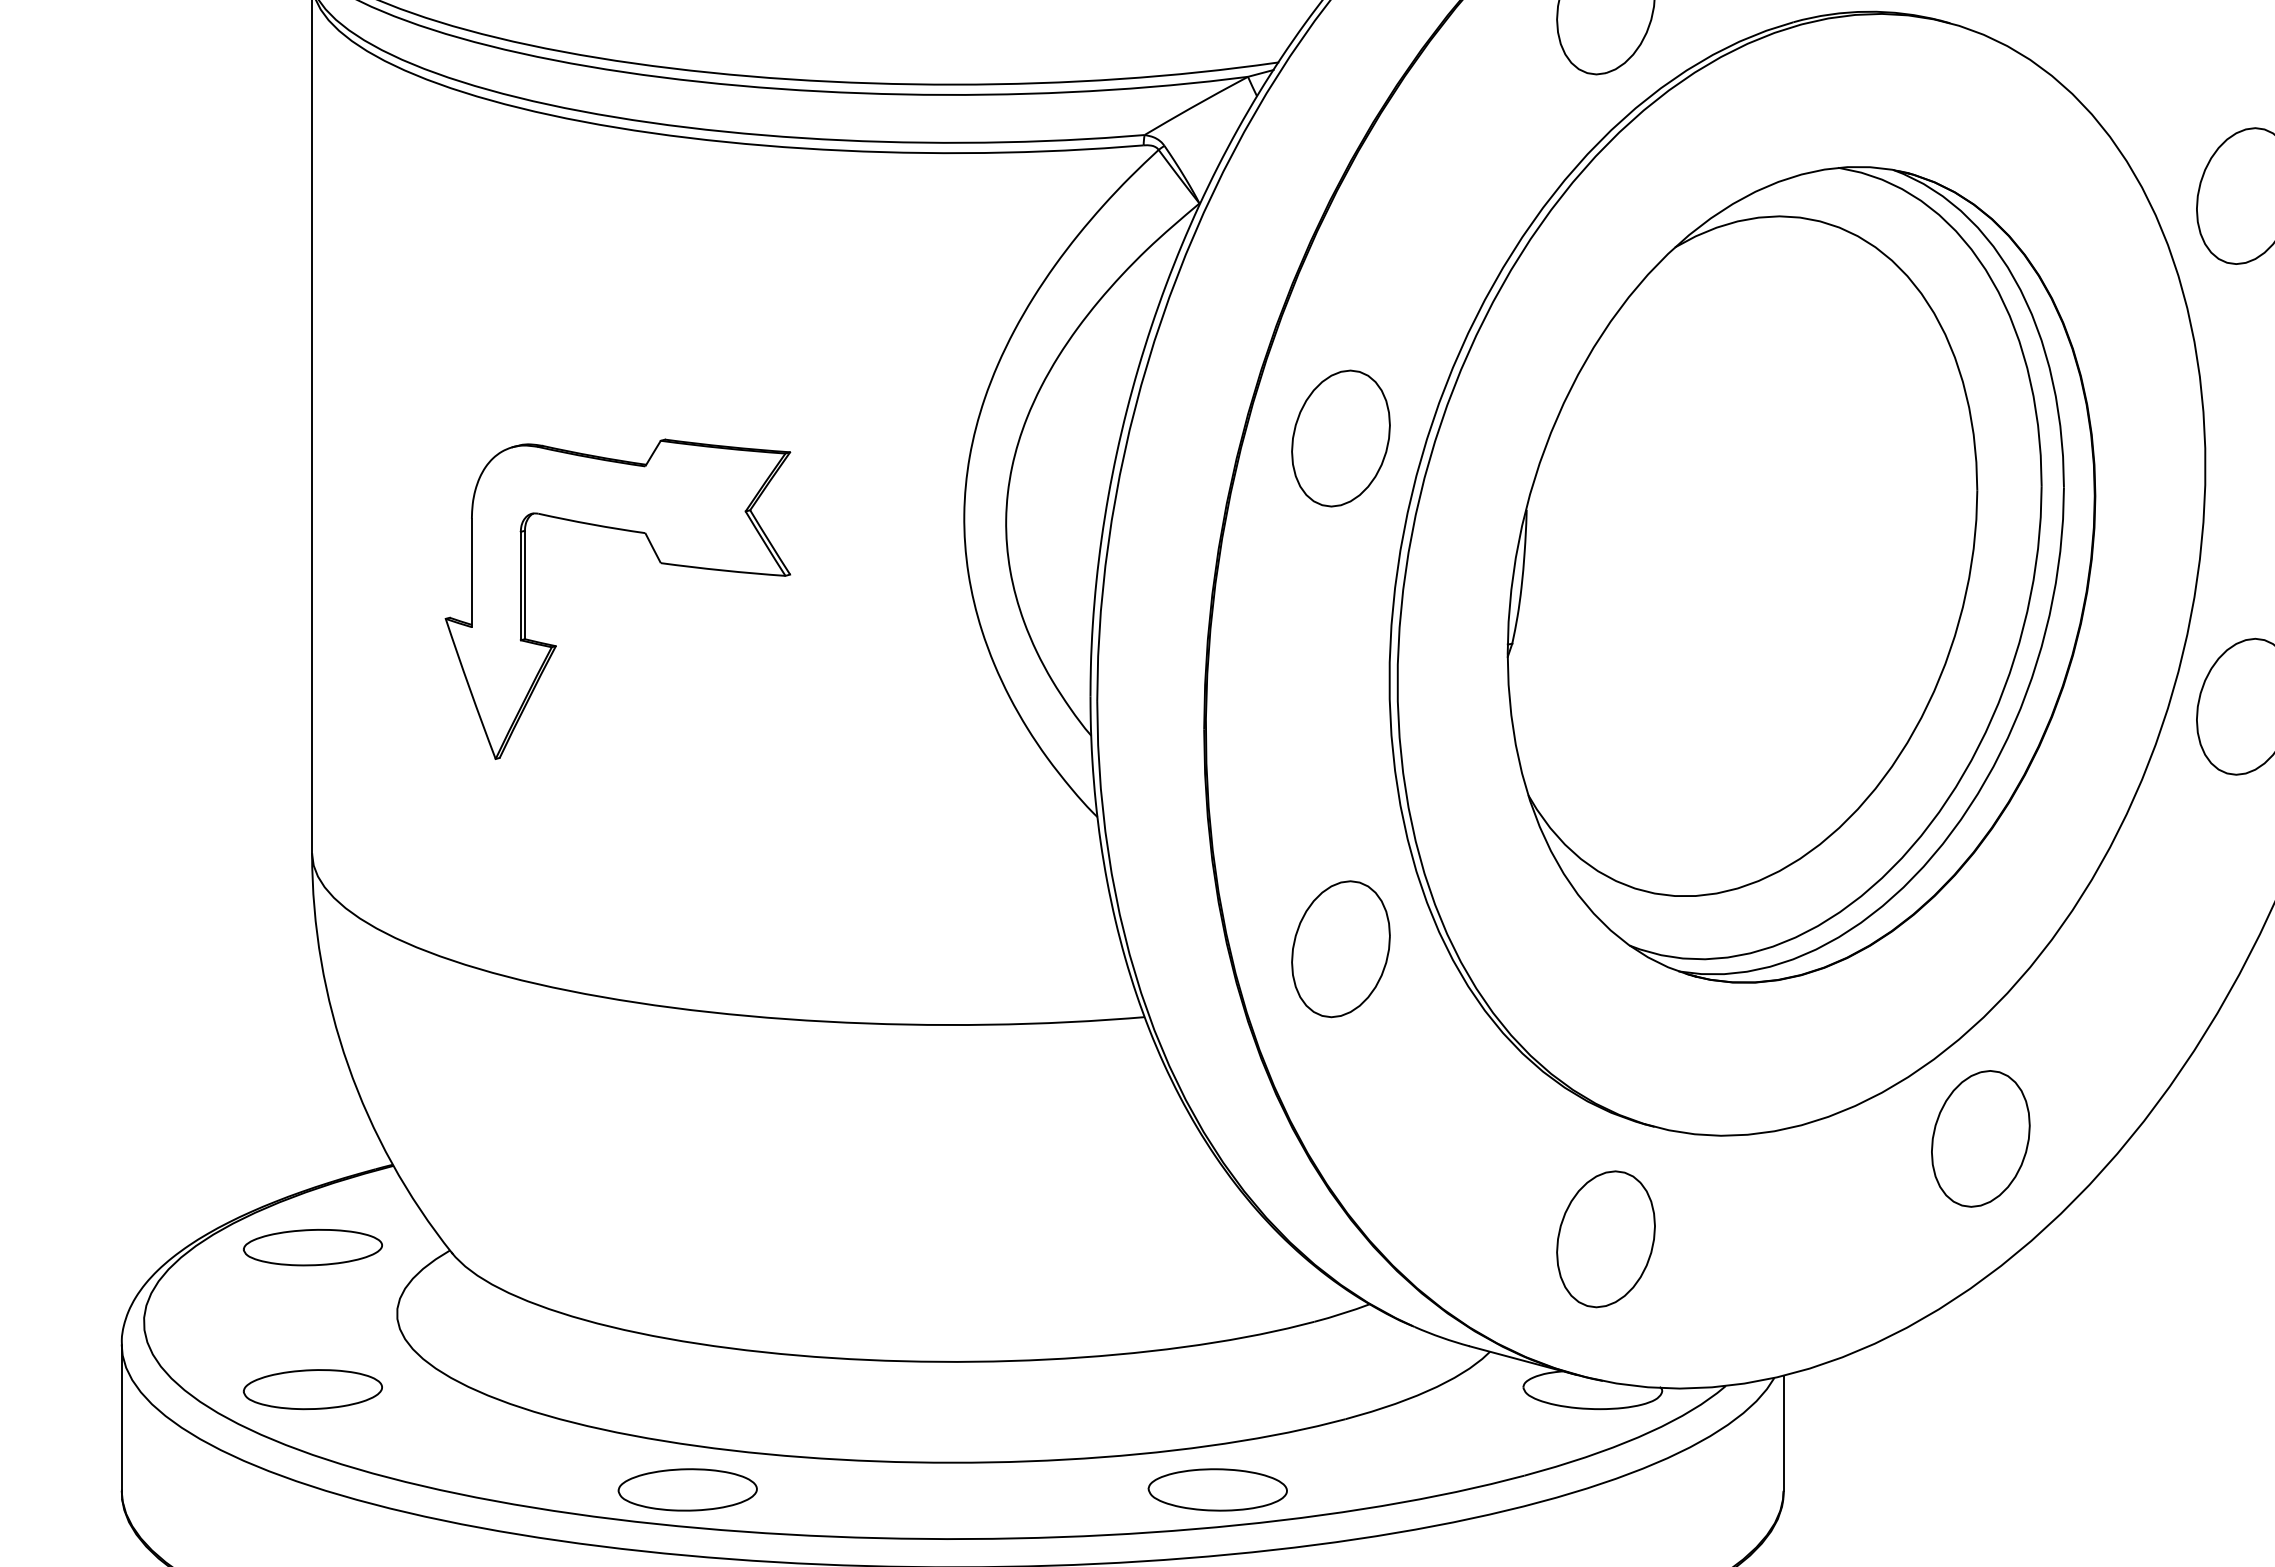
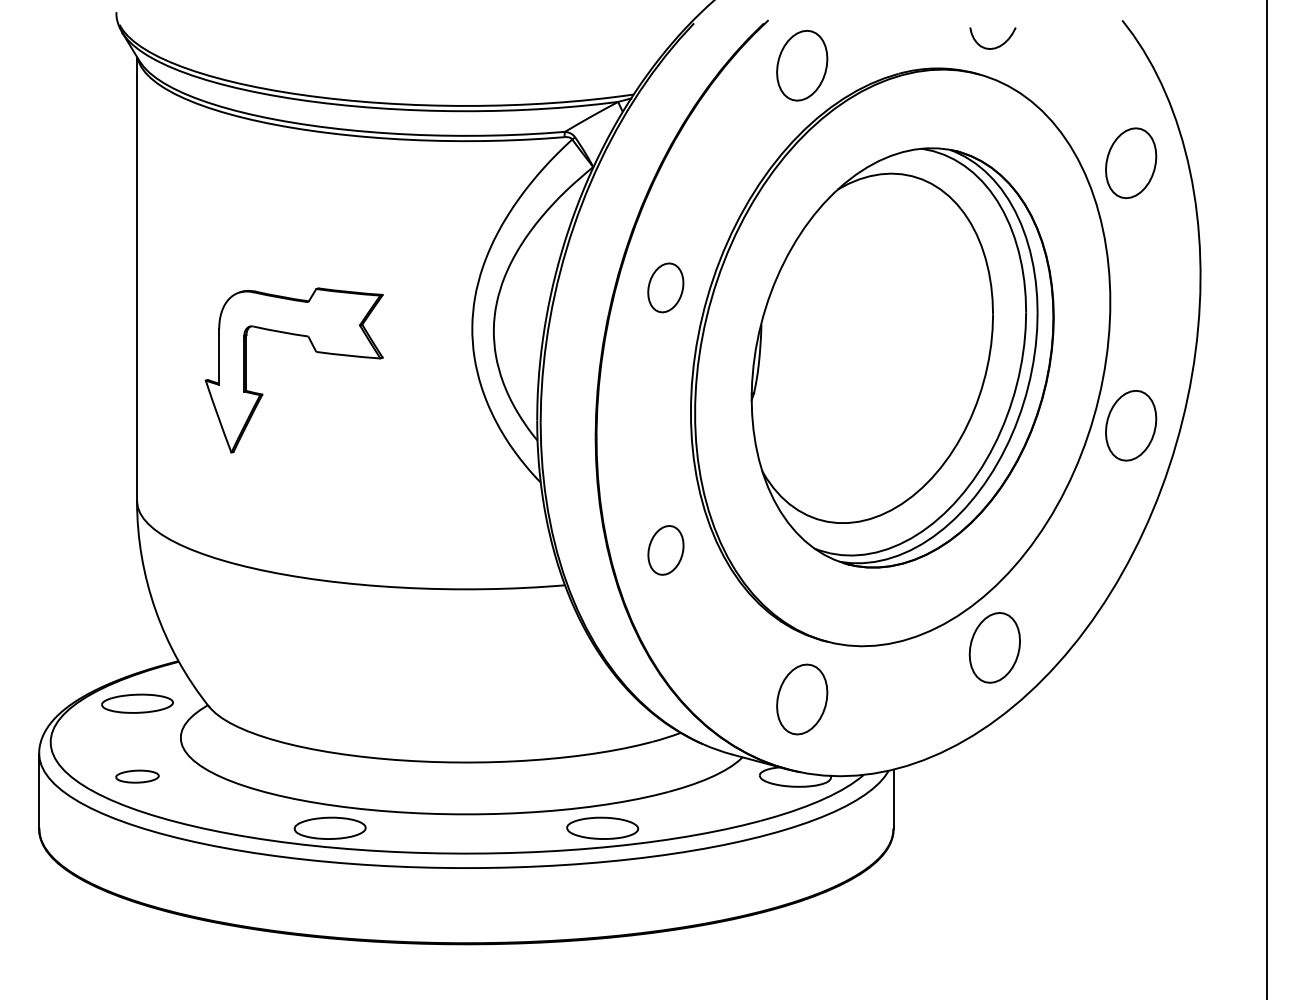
part: (1340, 437) -> (665, 287), size x0.7
part: (1340, 949) -> (665, 550), size x0.7
part: (312, 1389) -> (137, 776), size x0.6

